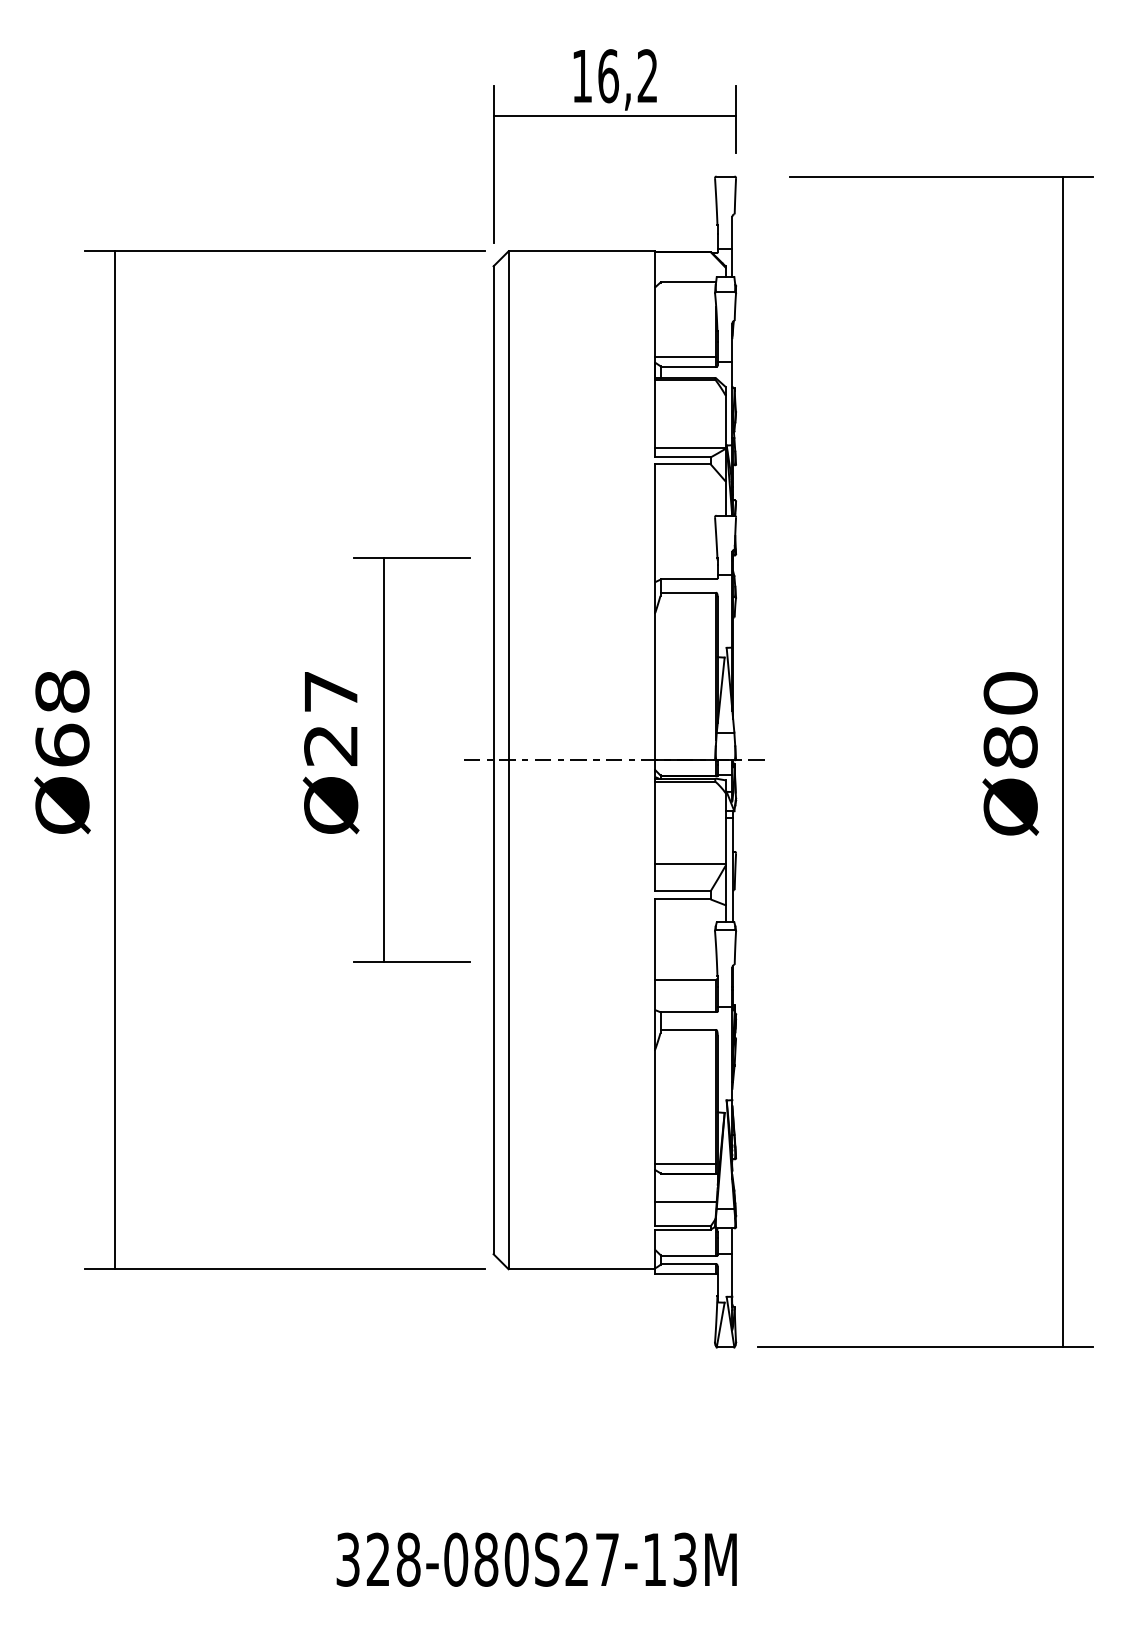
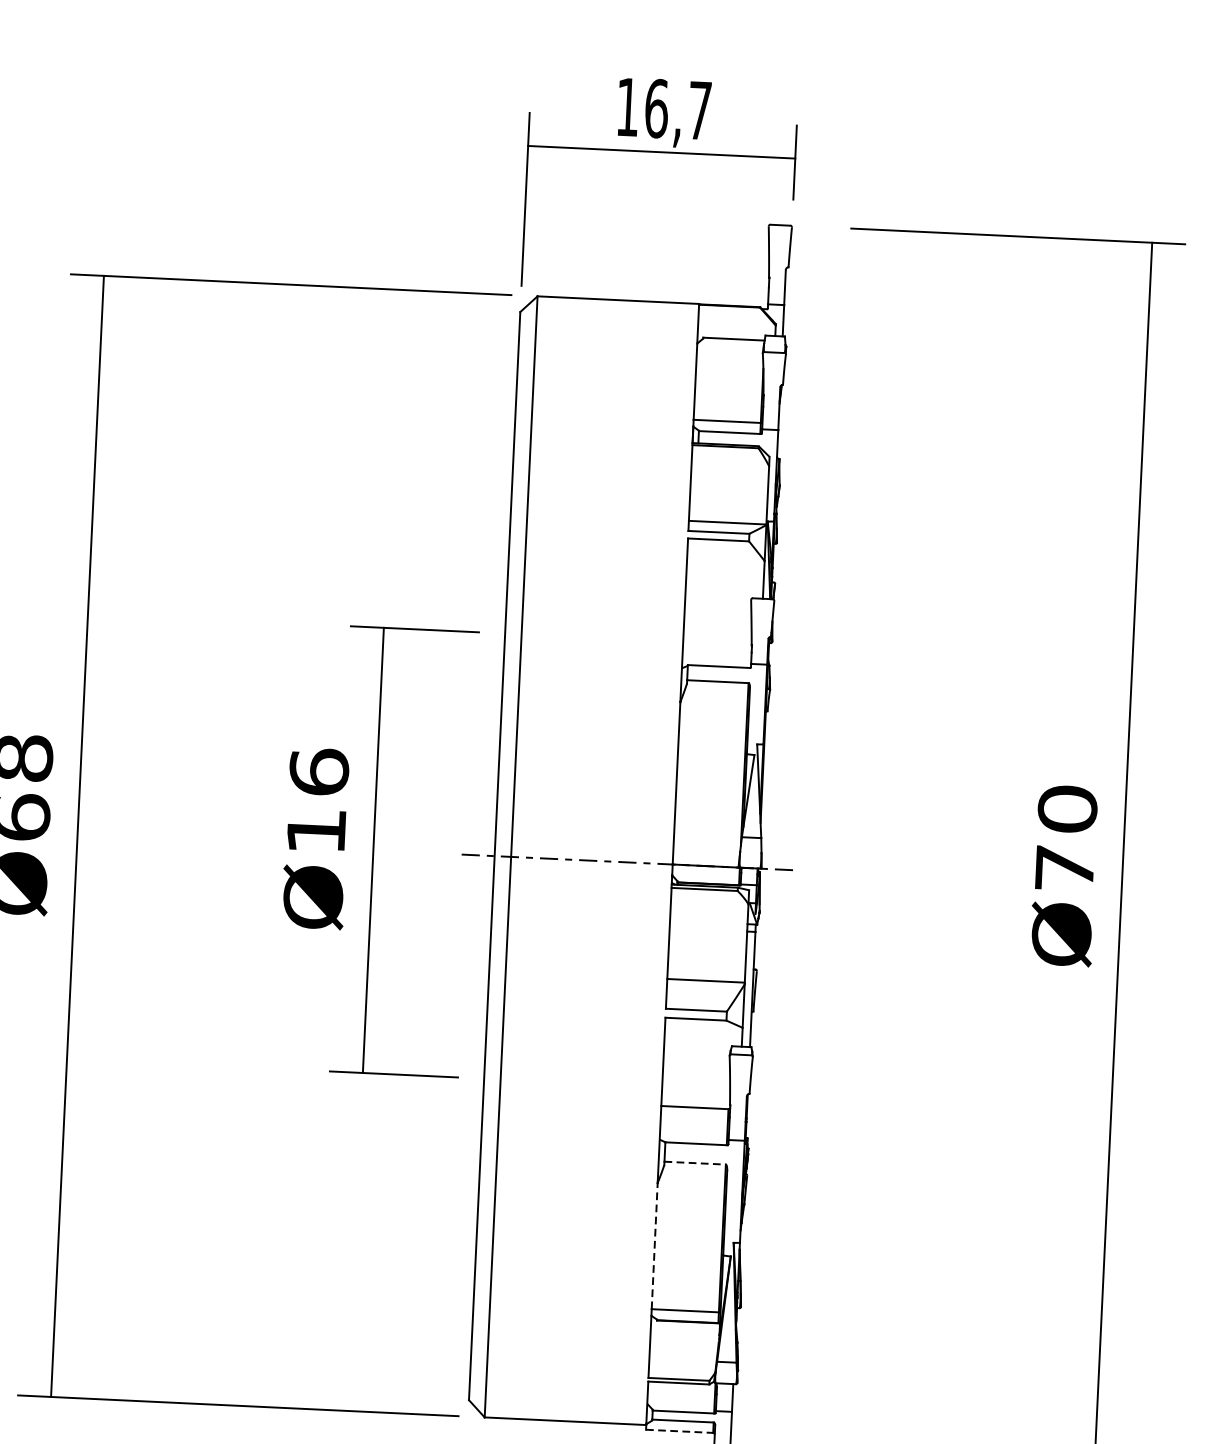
text: (647, 75) -> (699, 109), 16,2 -> 16,7
text: (331, 717) -> (318, 800), Ø27 -> Ø16
text: (1010, 747) -> (1064, 868), Ø80 -> Ø70
line: (688, 1029) -> (695, 1162), solid -> dashed
line: (655, 1106) -> (654, 1245), solid -> dashed
line: (685, 1201) -> (683, 1352), removed
line: (686, 1273) -> (680, 1431), solid -> dashed

